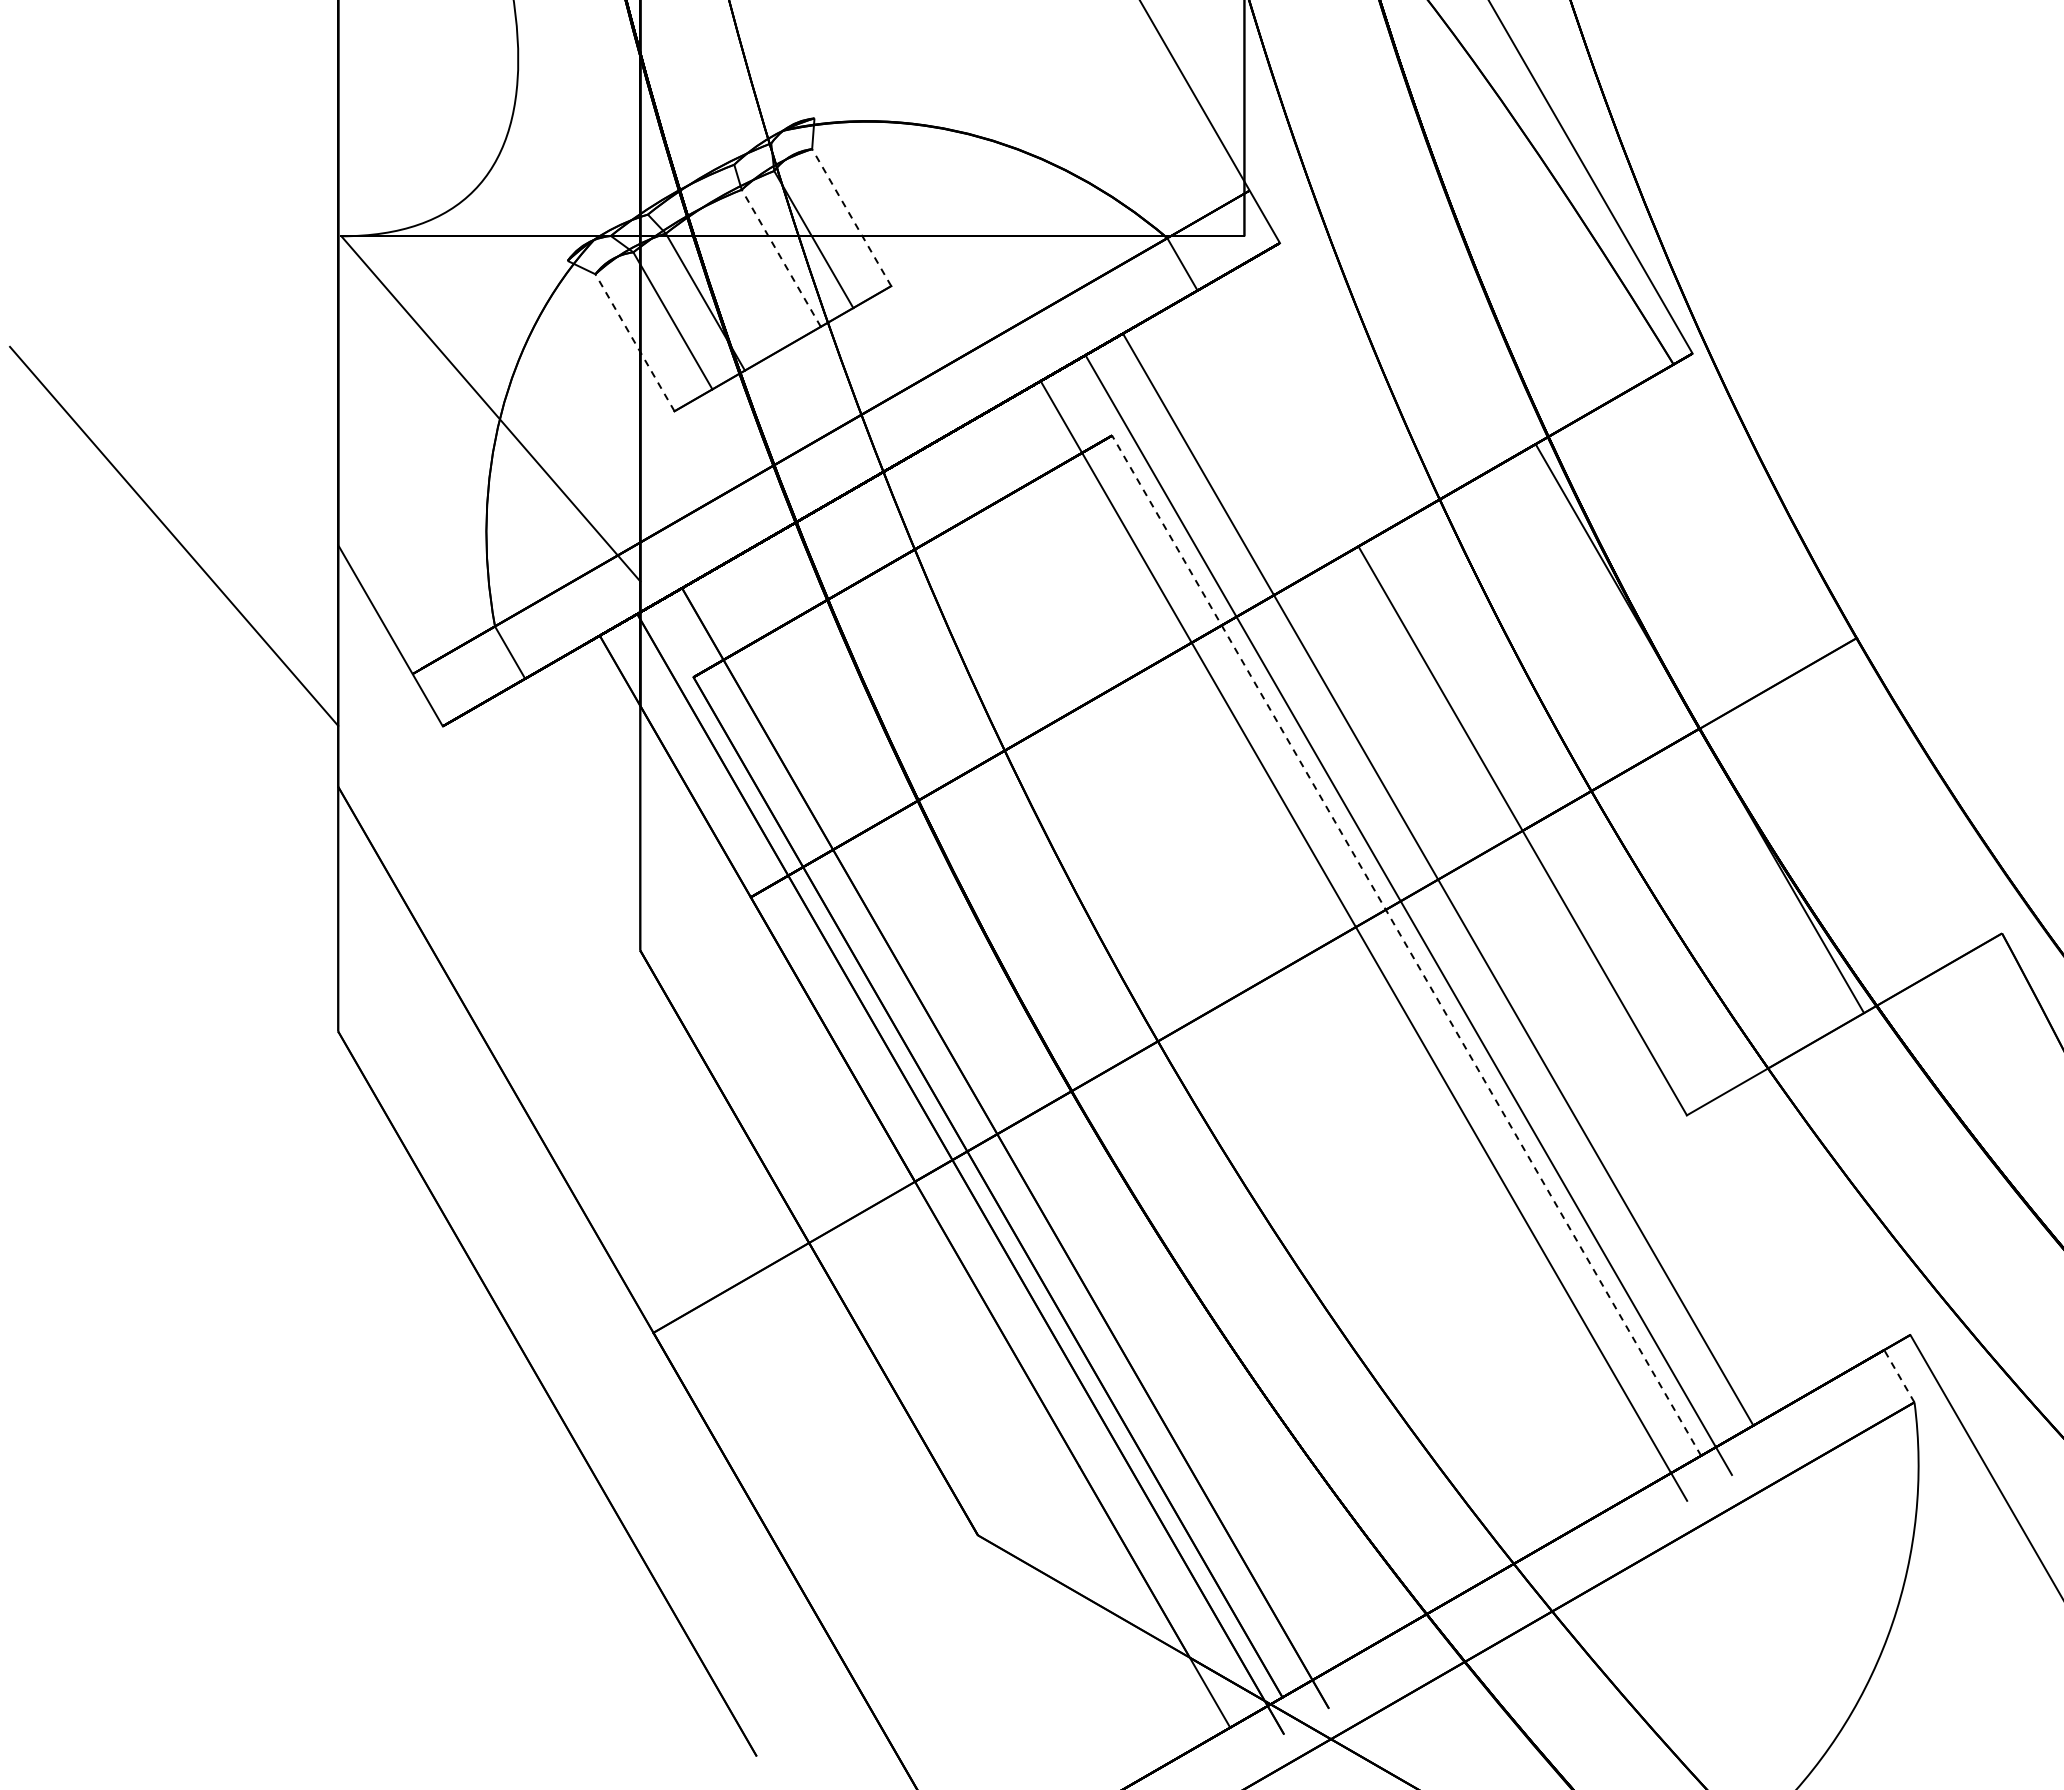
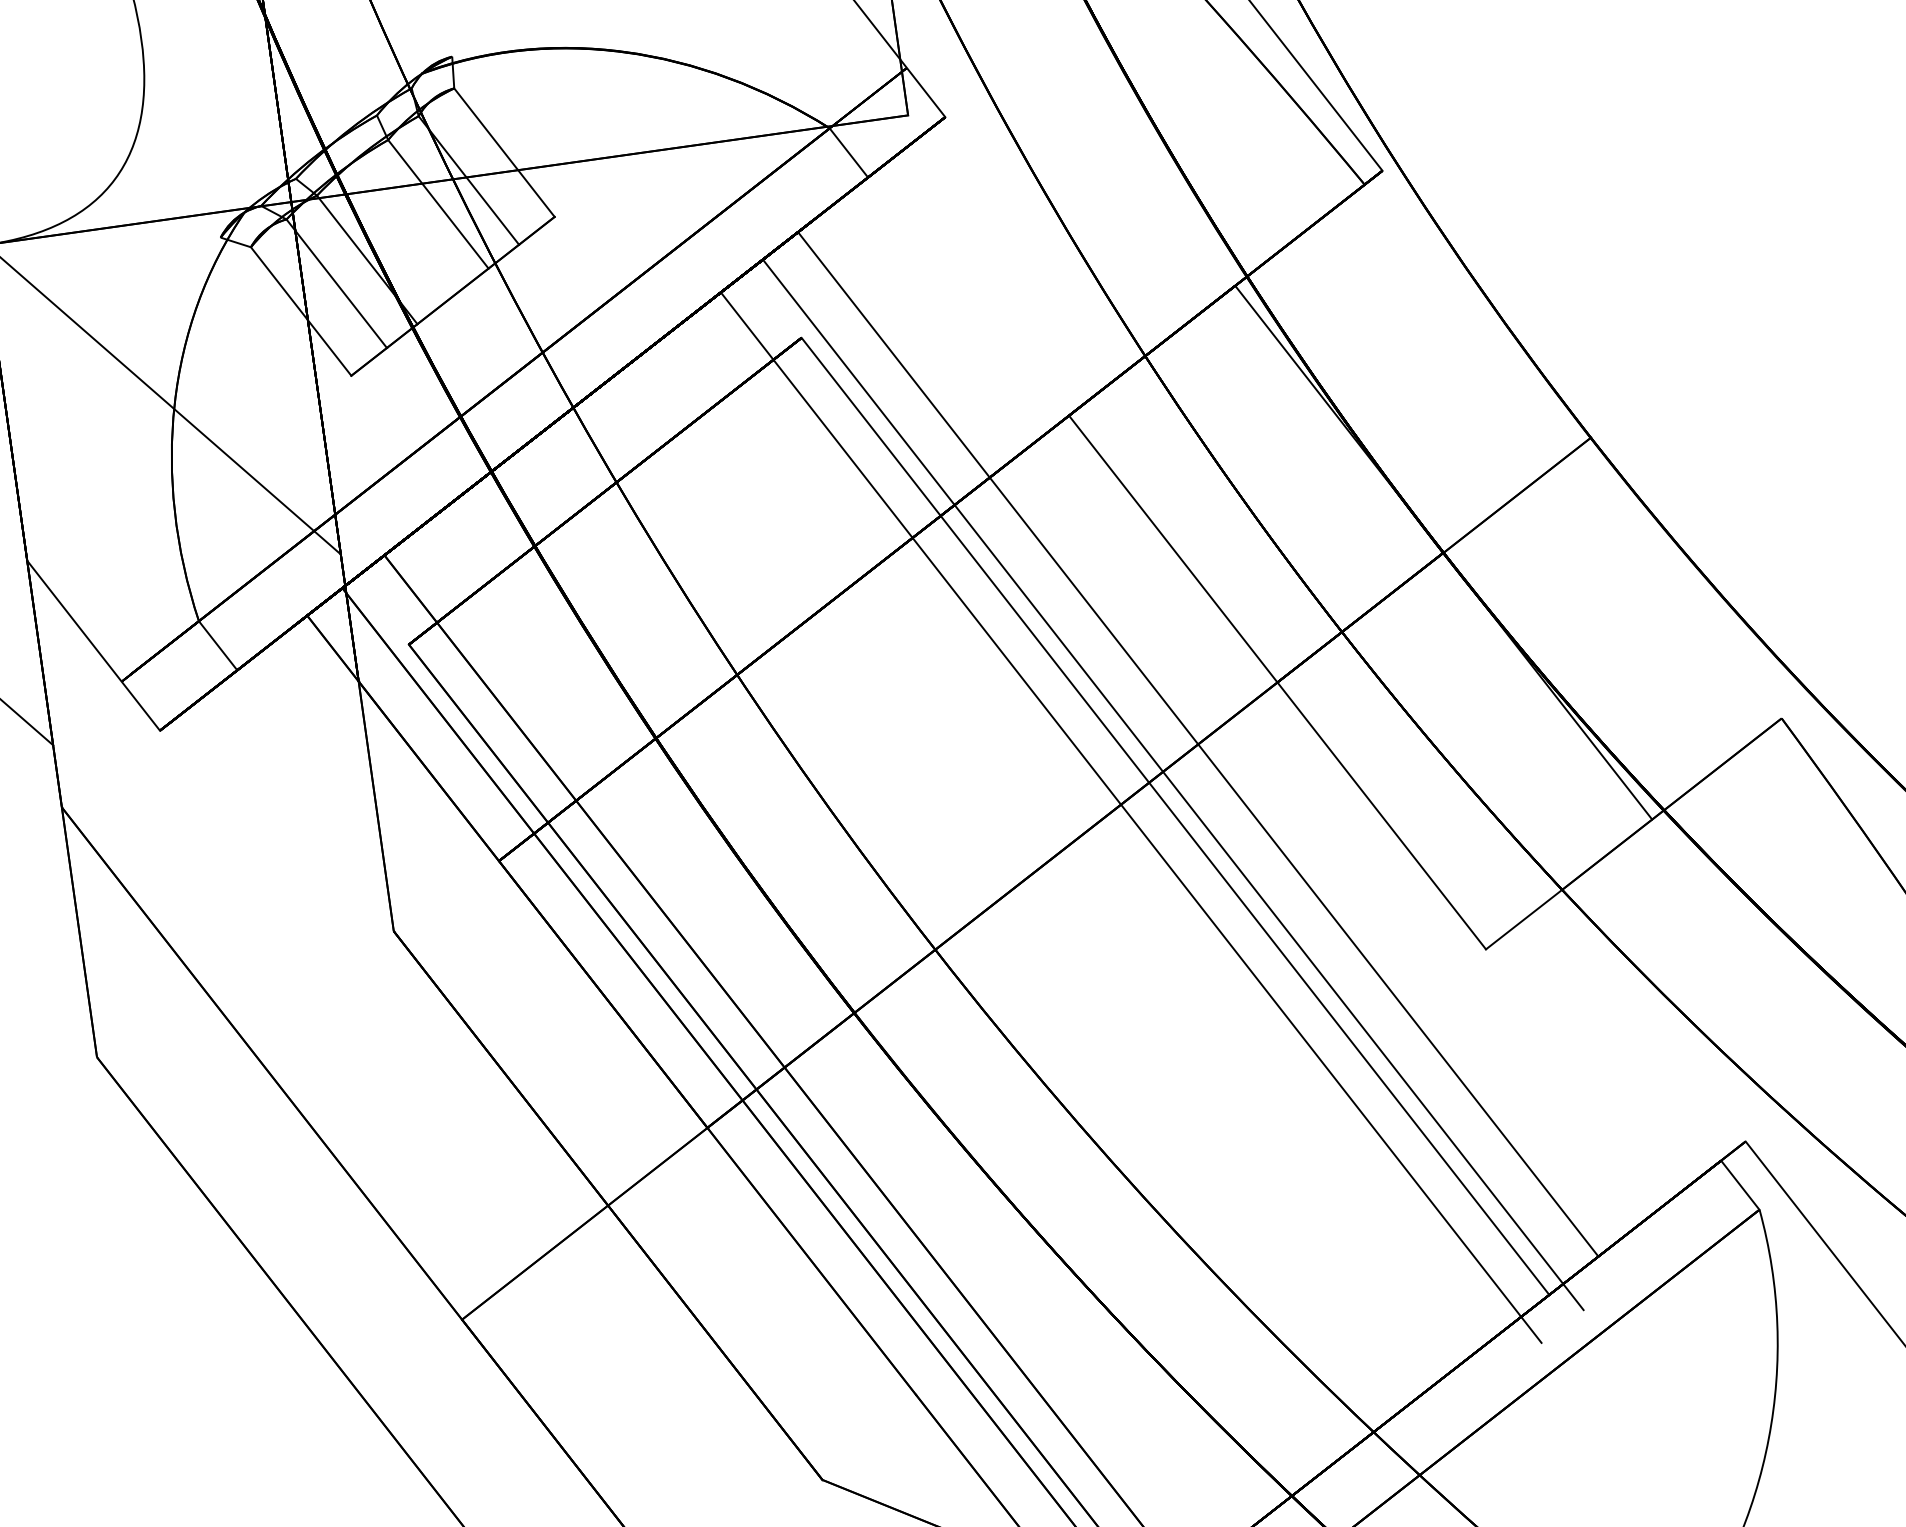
line: (851, 217) -> (504, 152), dashed -> solid
line: (781, 257) -> (438, 203), dashed -> solid
line: (634, 342) -> (300, 311), dashed -> solid
line: (1406, 945) -> (1175, 816), dashed -> solid
line: (1899, 1375) -> (1740, 1184), dashed -> solid

